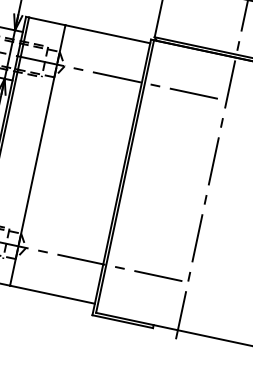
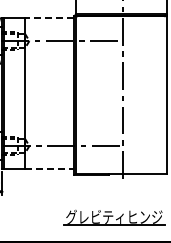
line: (107, 34) -> (49, 18), solid -> dashed
line: (52, 294) -> (49, 168), solid -> dashed

